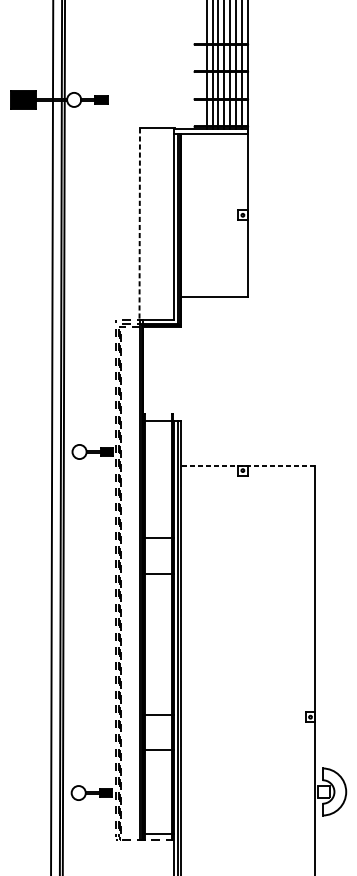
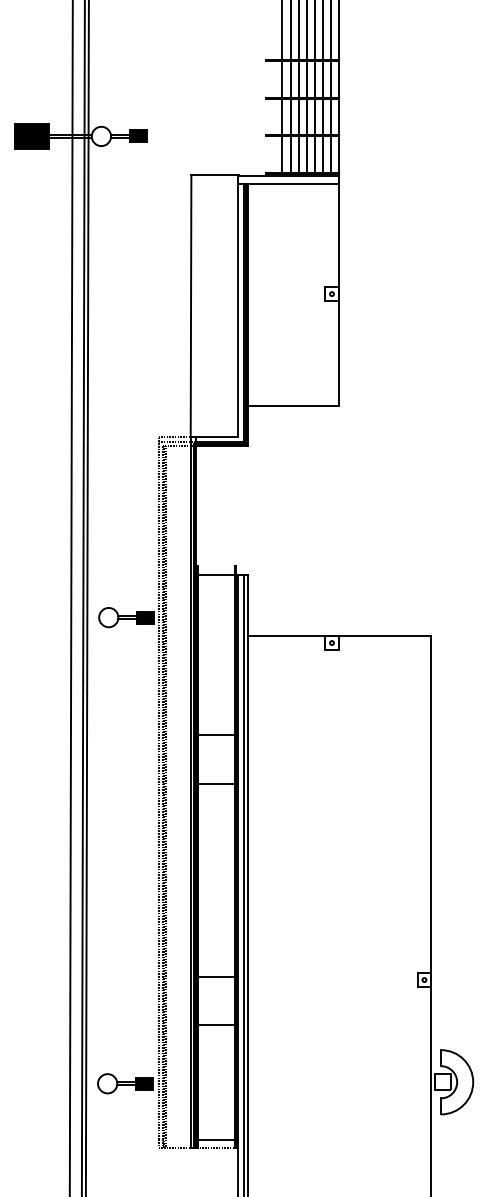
line: (140, 224) -> (191, 306), dashed -> solid
line: (248, 465) -> (339, 636), dashed -> solid

